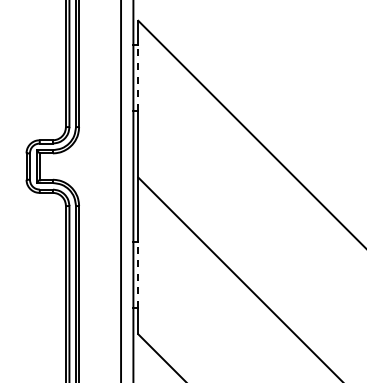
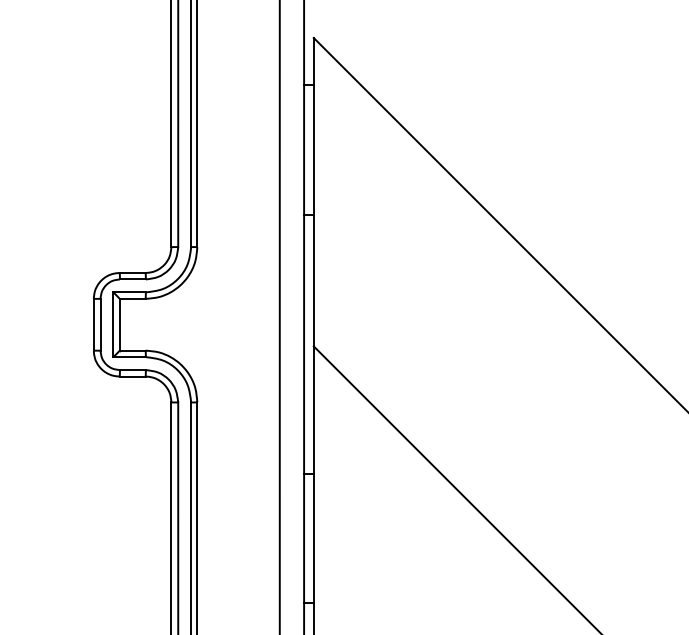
line: (138, 77) -> (314, 149), dashed -> solid
line: (138, 275) -> (314, 539), dashed -> solid

